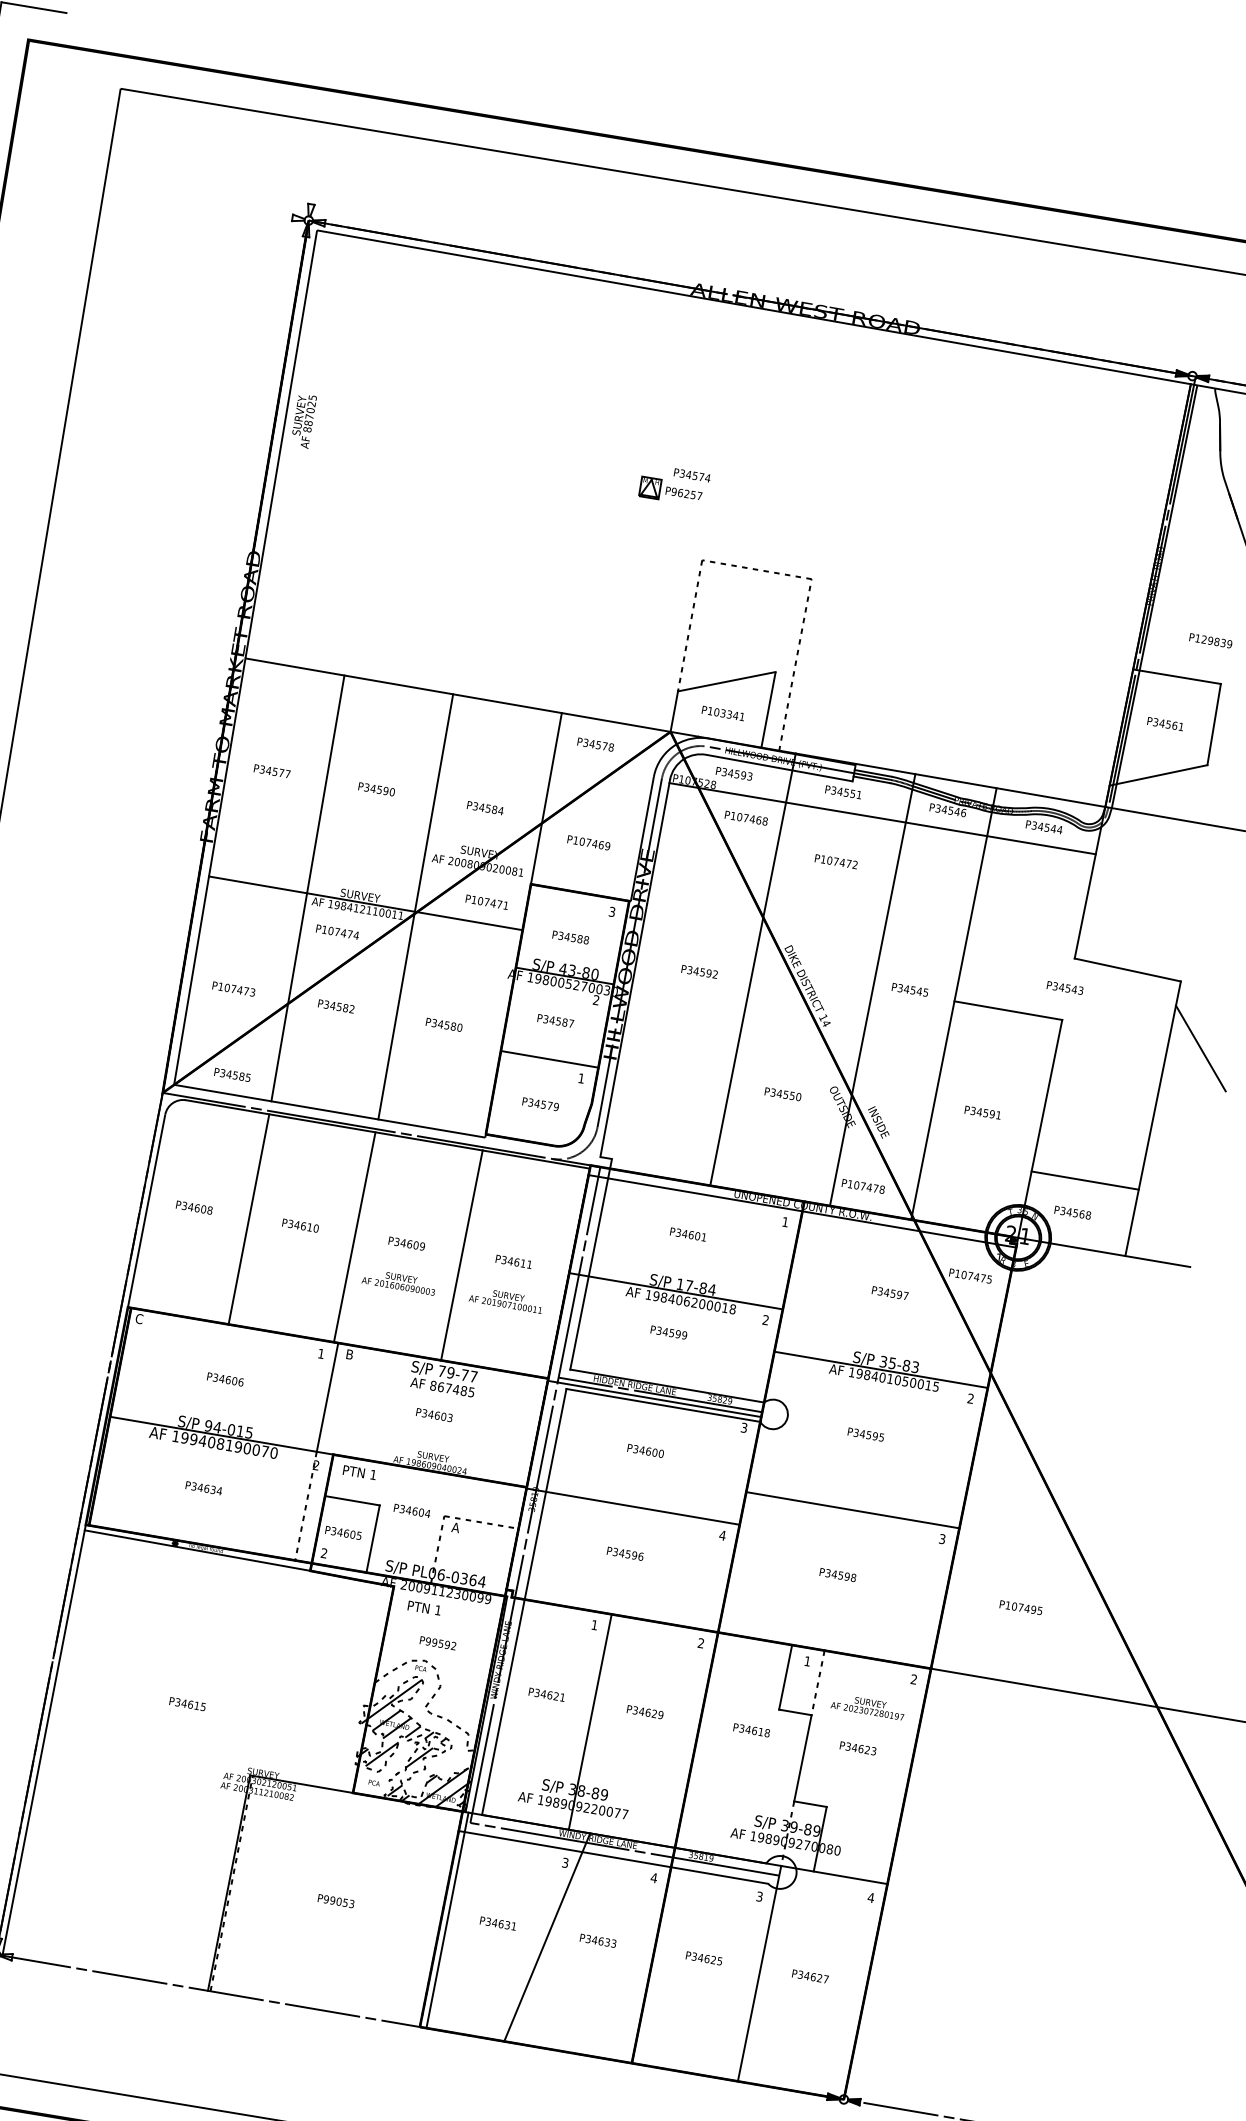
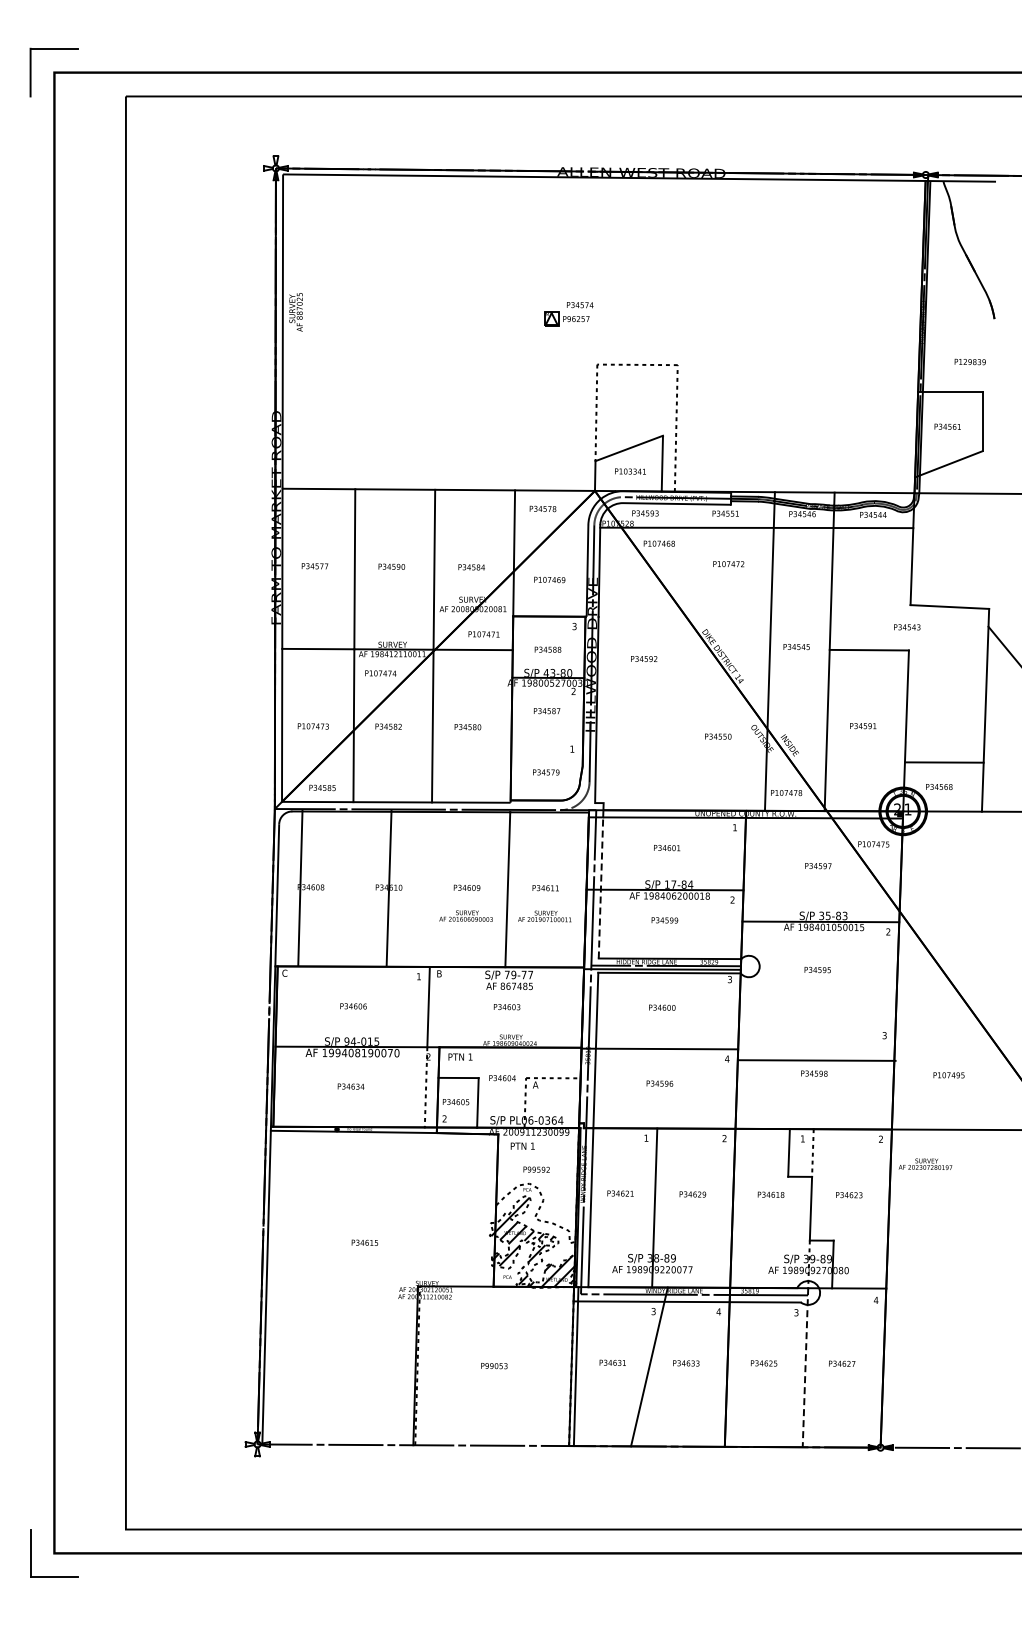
line: (752, 968) -> (681, 650), removed
line: (549, 1059) -> (547, 739), removed
line: (249, 1218) -> (300, 887), moved
line: (354, 1235) -> (388, 887), moved
line: (588, 1273) -> (600, 887), solid -> dashed
line: (853, 1510) -> (817, 1060), moved
text: (868, 1705) -> (925, 1163), moved
line: (759, 1973) -> (805, 1367), solid -> dashed

